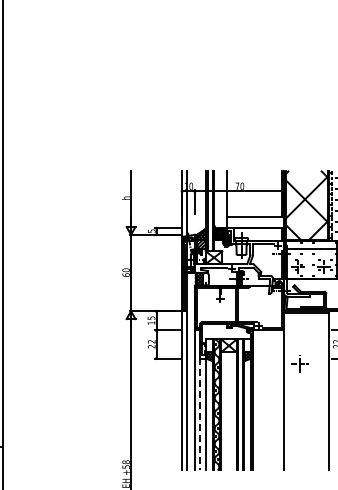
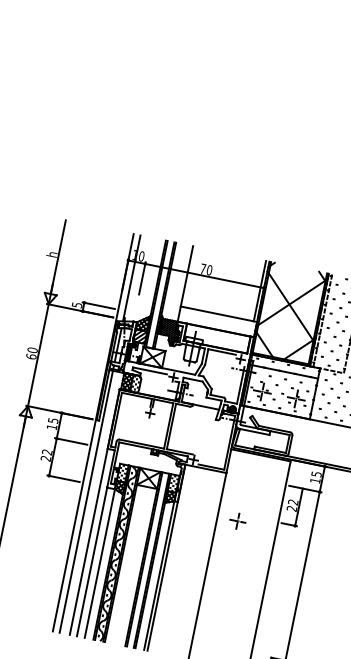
part: (299, 363) -> (237, 521), size x0.71
line: (200, 414) -> (92, 562), dashed -> solid

